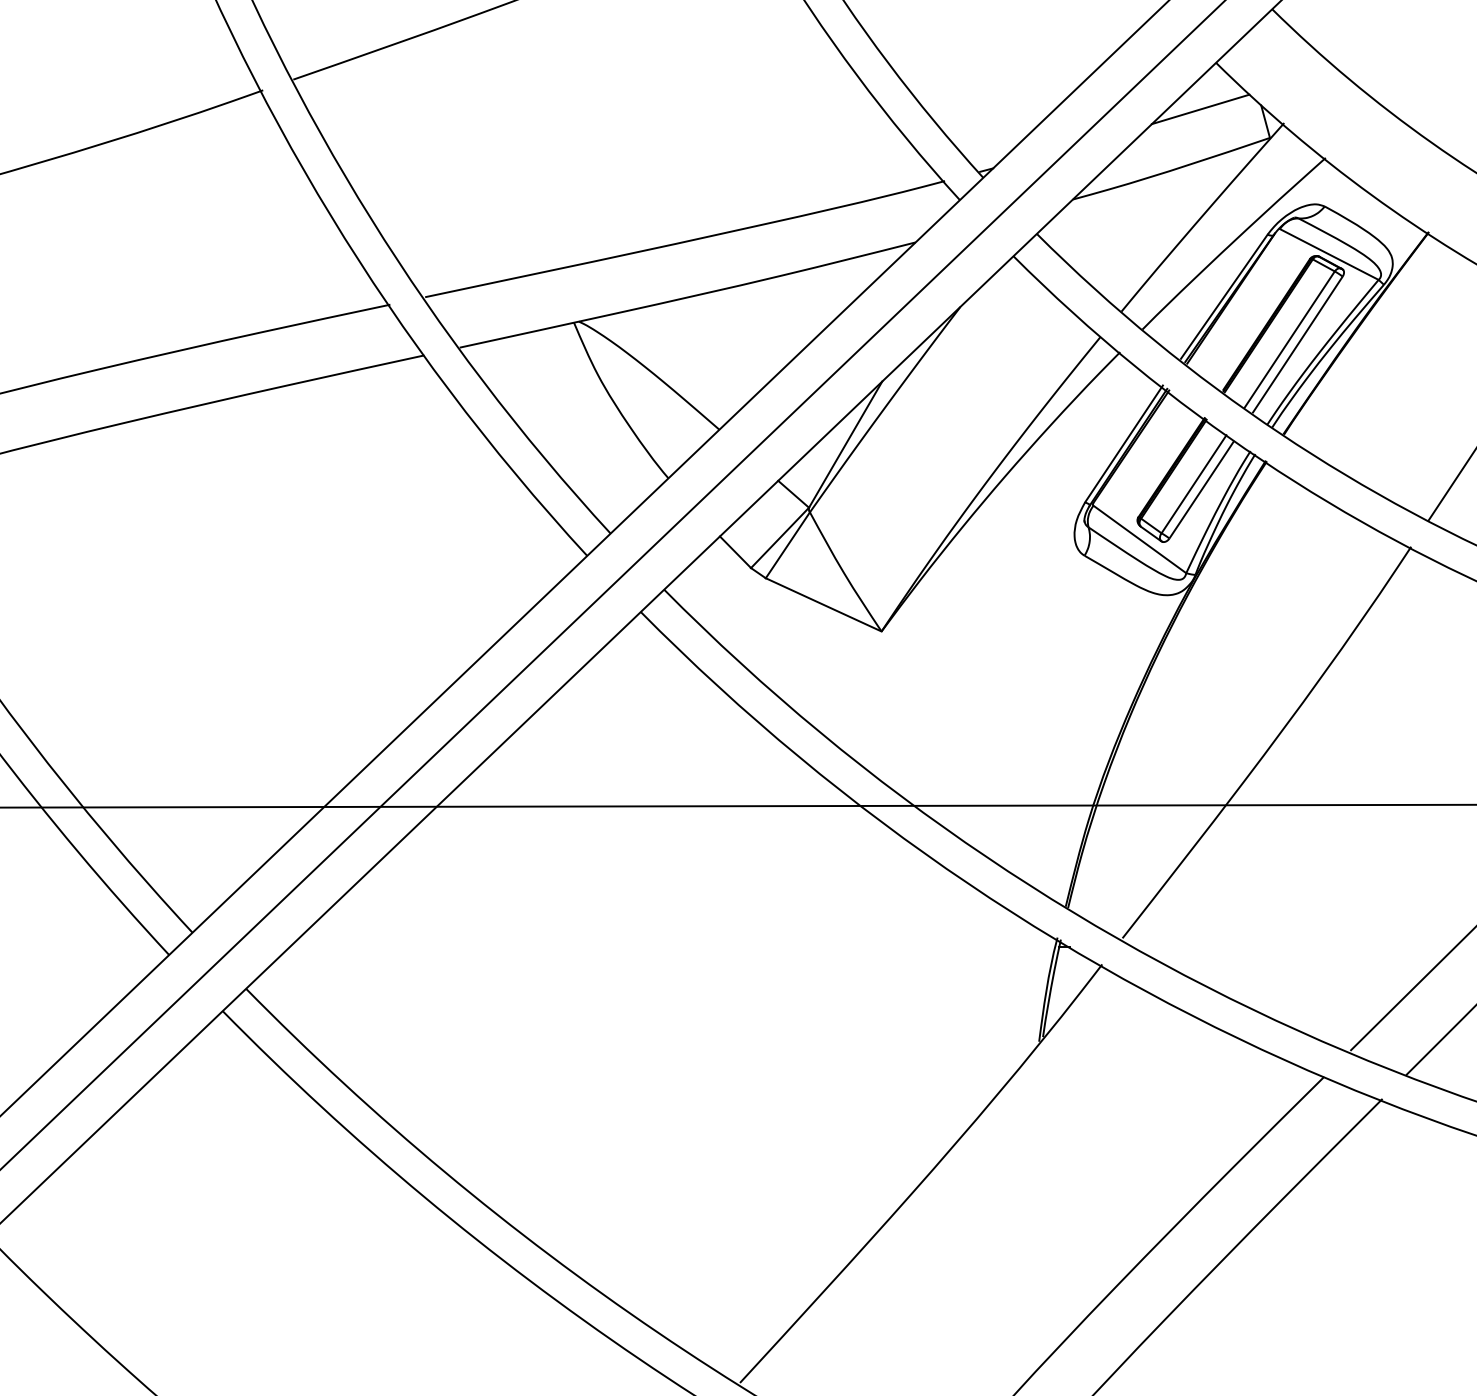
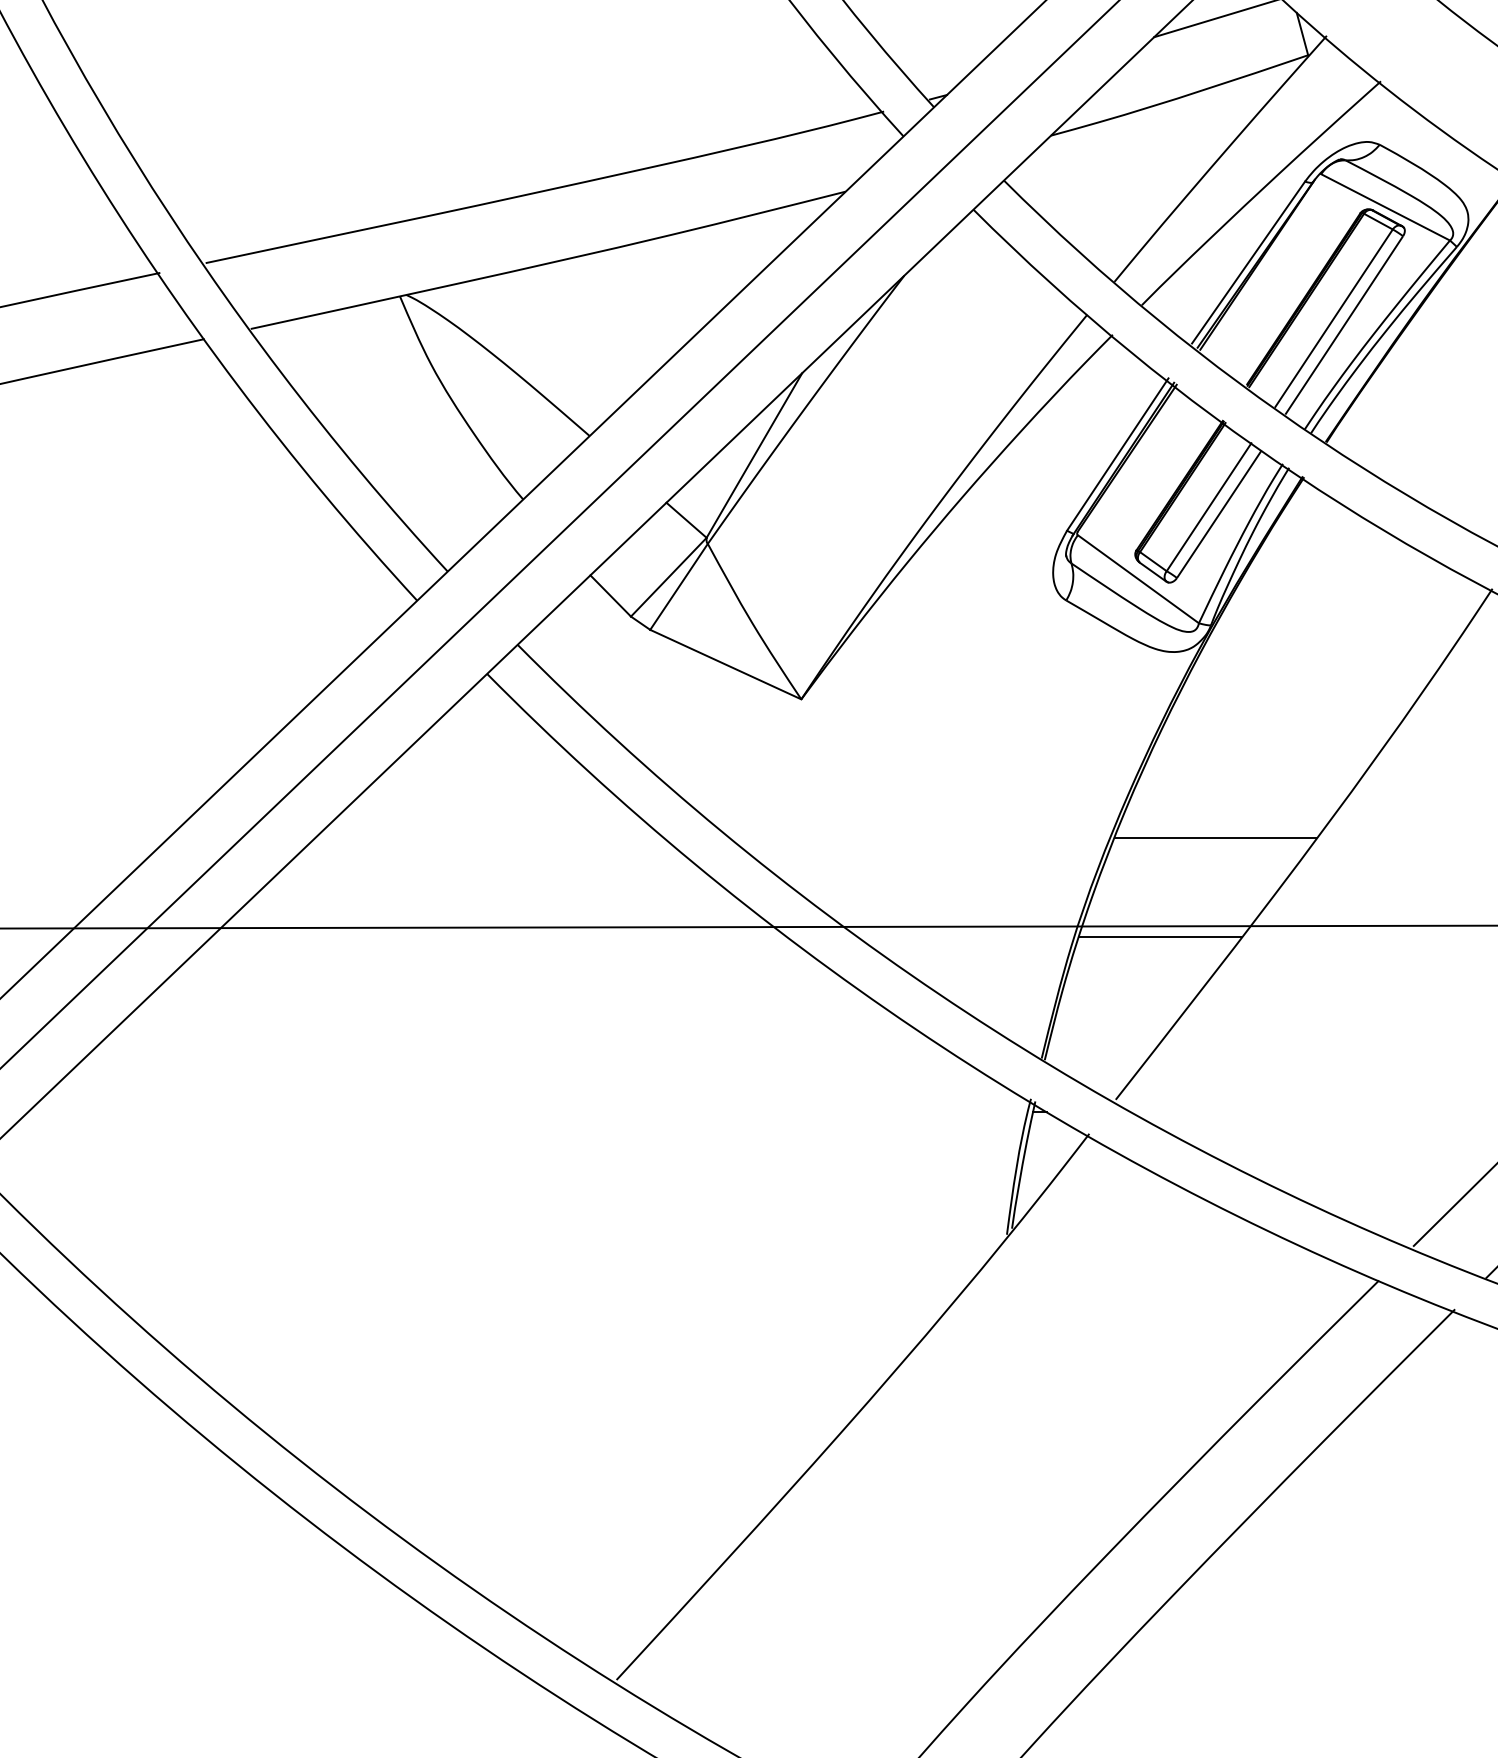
line: (1198, 737) -> (1214, 837), added
line: (1156, 813) -> (1160, 936), added

